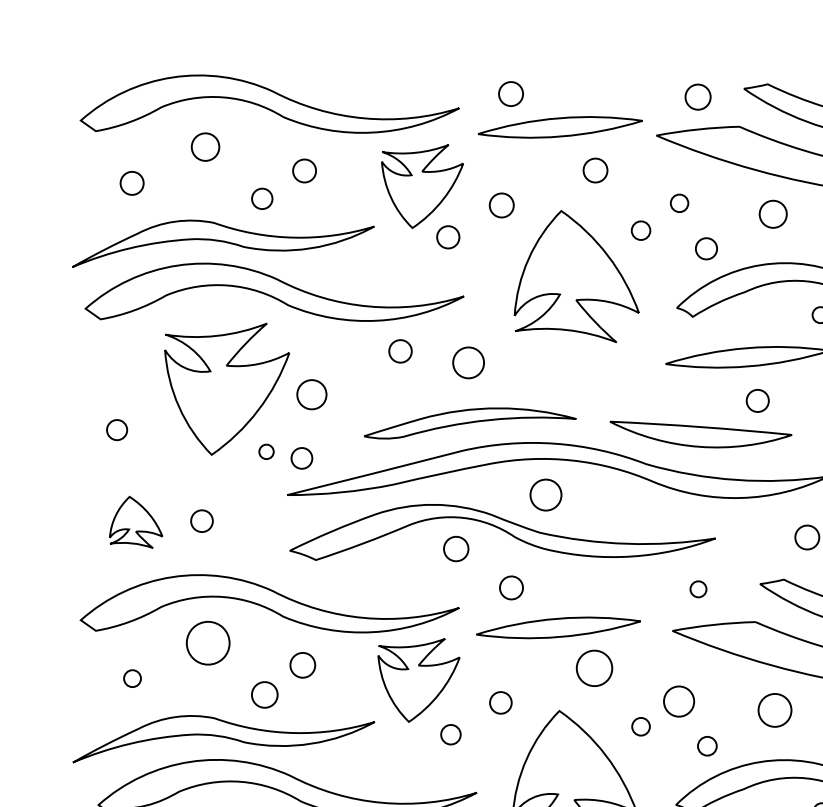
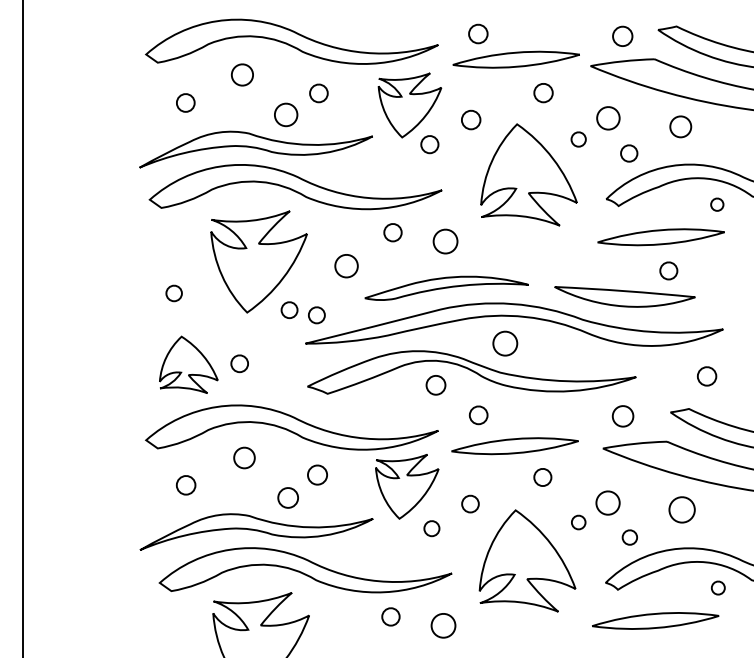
part: (262, 198) -> (286, 114), size x1.43
part: (679, 203) -> (608, 118), size x1.67
part: (311, 395) -> (346, 266), moved
part: (266, 452) -> (289, 310), size x1.43
part: (135, 522) -> (188, 364), size x1.43
part: (697, 589) -> (622, 416), size x1.67
part: (208, 642) -> (244, 457), size x0.62
part: (594, 668) -> (542, 477), size x0.62
part: (131, 678) -> (185, 485), size x1.43

